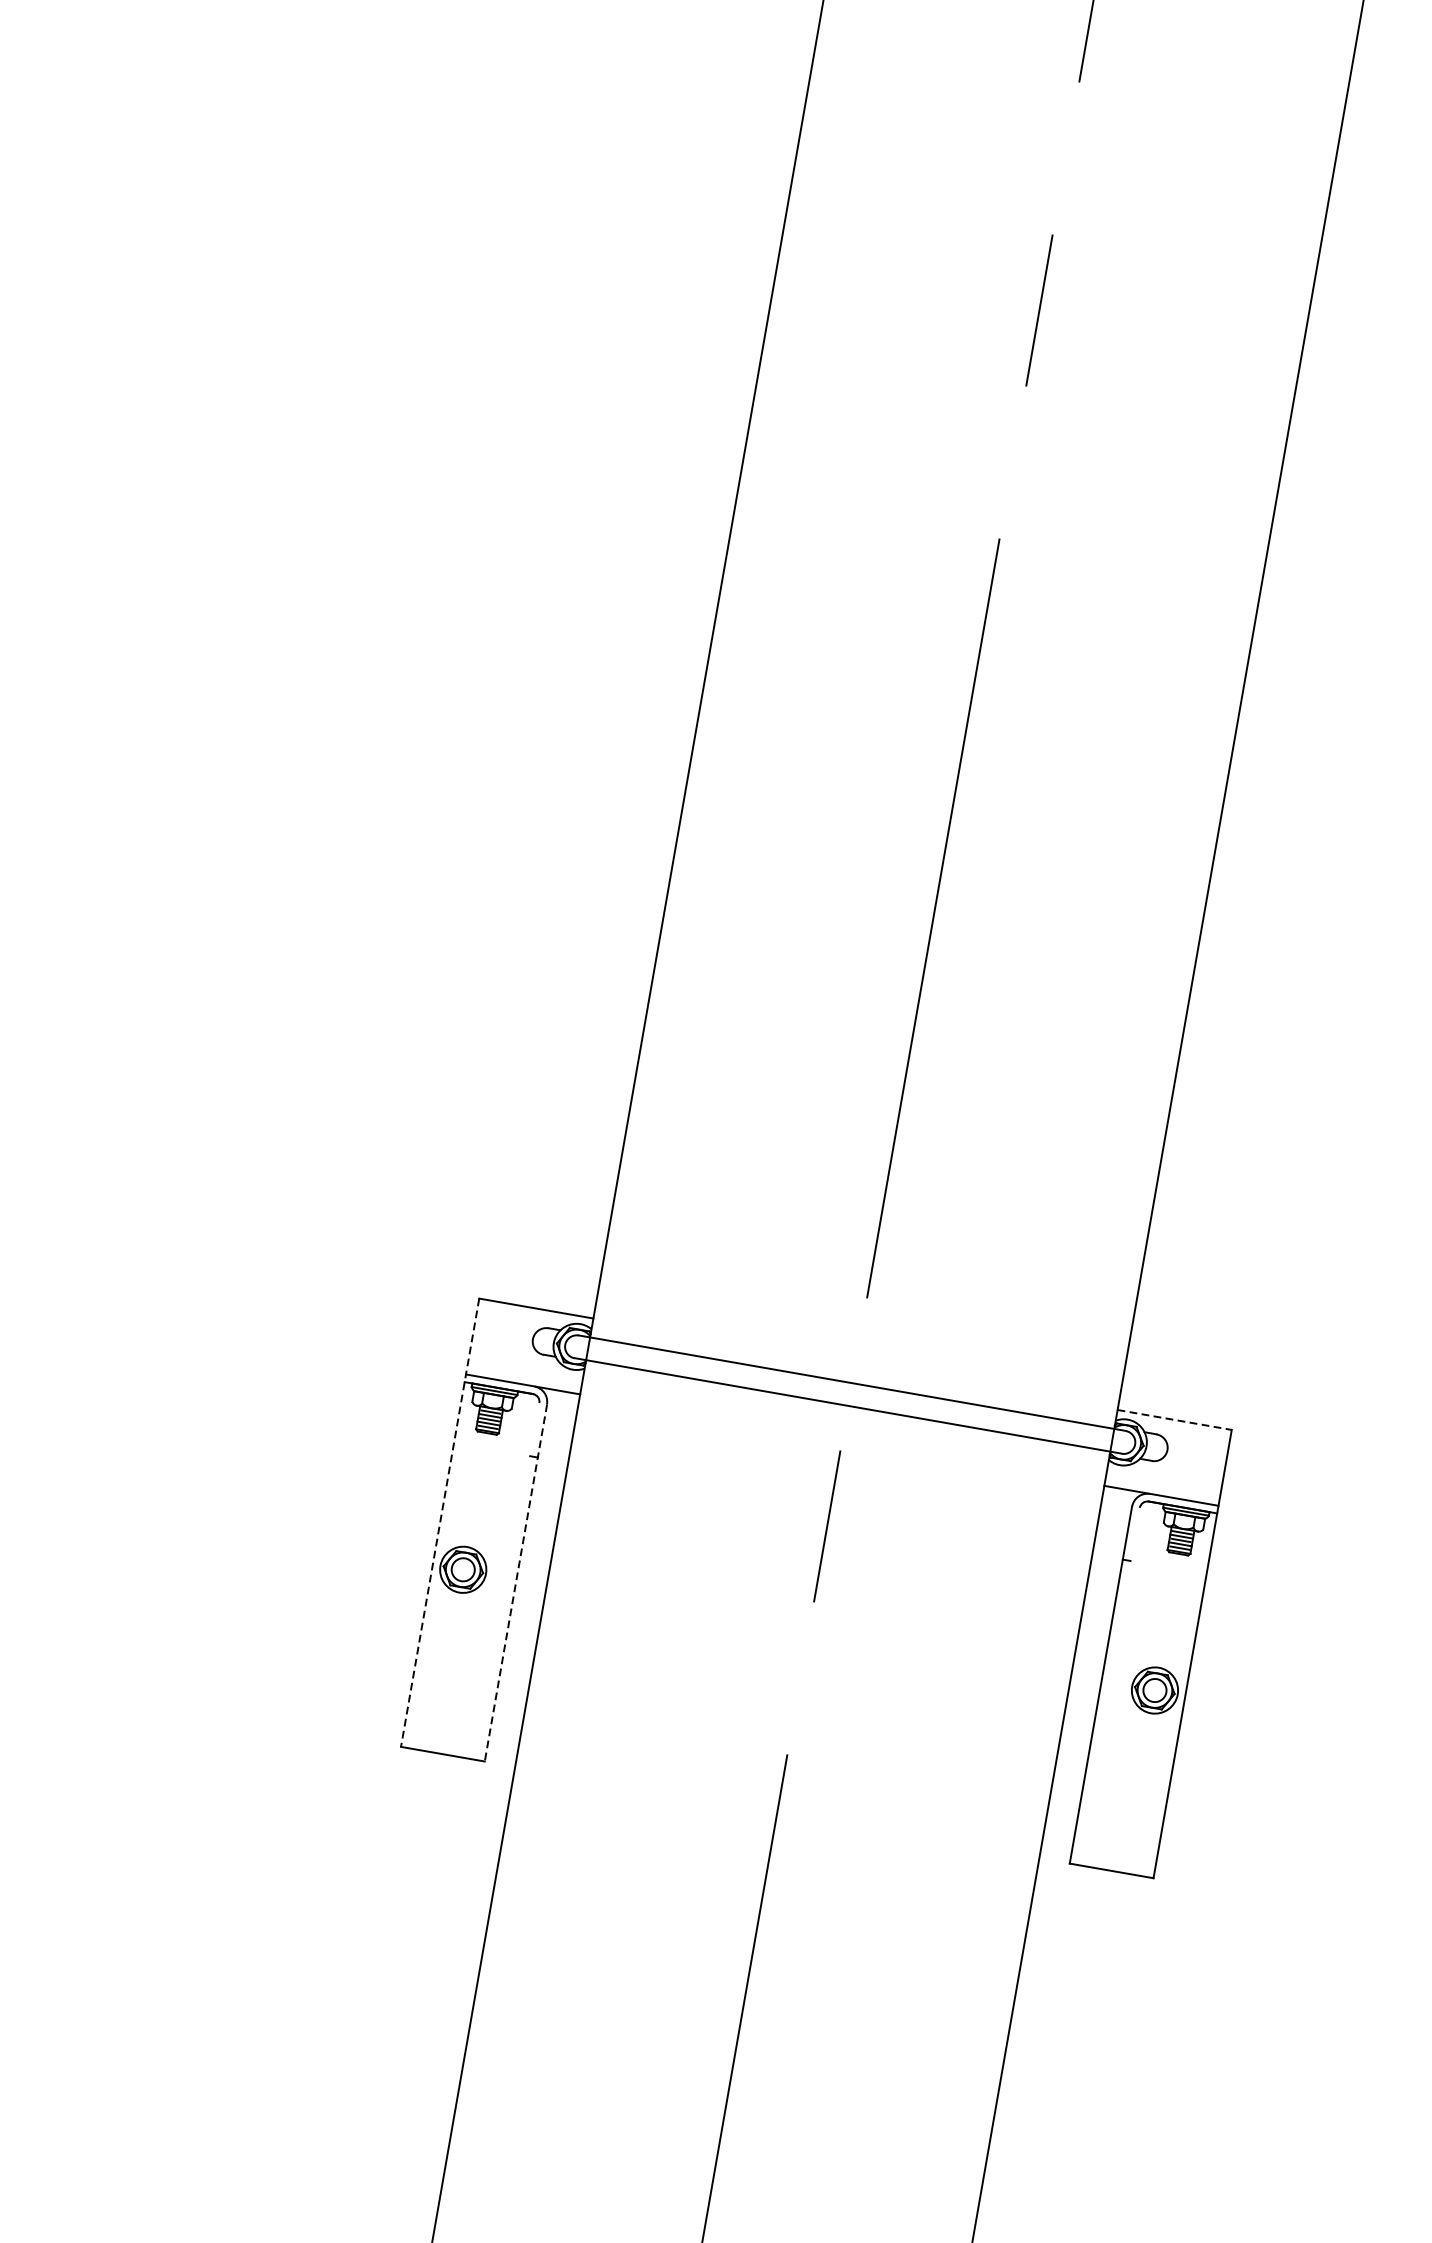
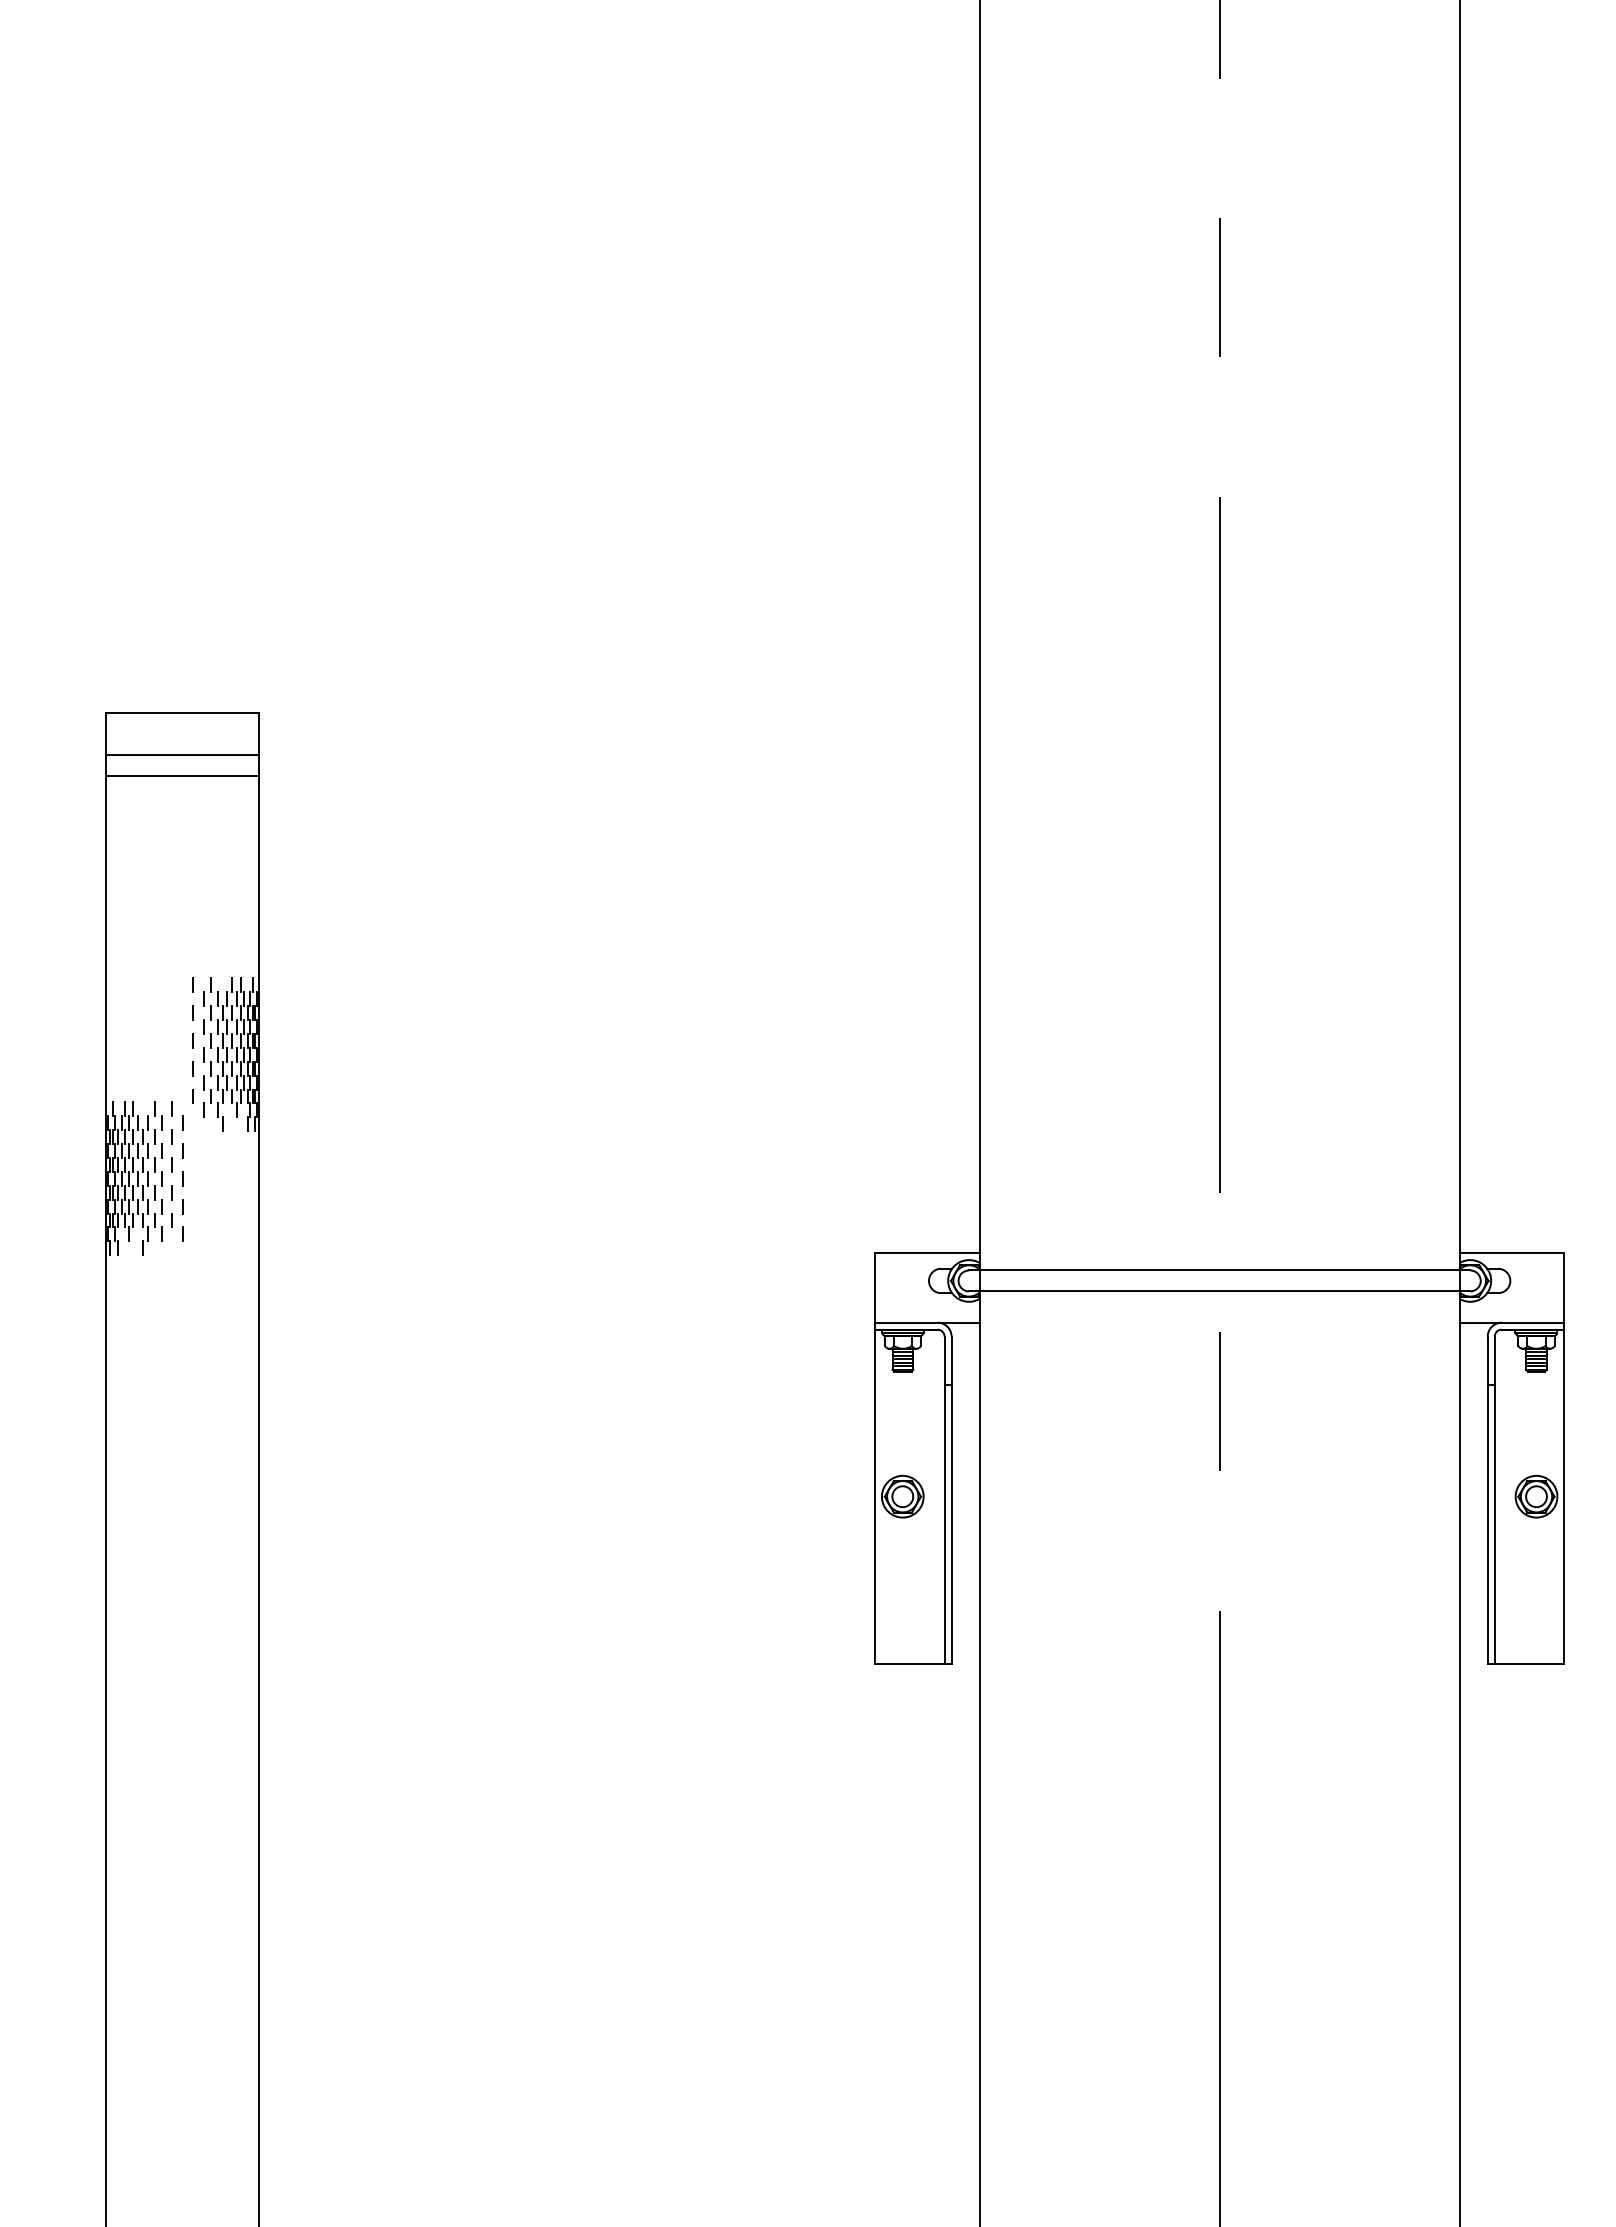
line: (1175, 1420) -> (1512, 1253), dashed -> solid
line: (439, 1522) -> (874, 1458), dashed -> solid
line: (508, 1580) -> (944, 1499), added
line: (515, 1583) -> (951, 1500), dashed -> solid
line: (1108, 1685) -> (1494, 1499), added

